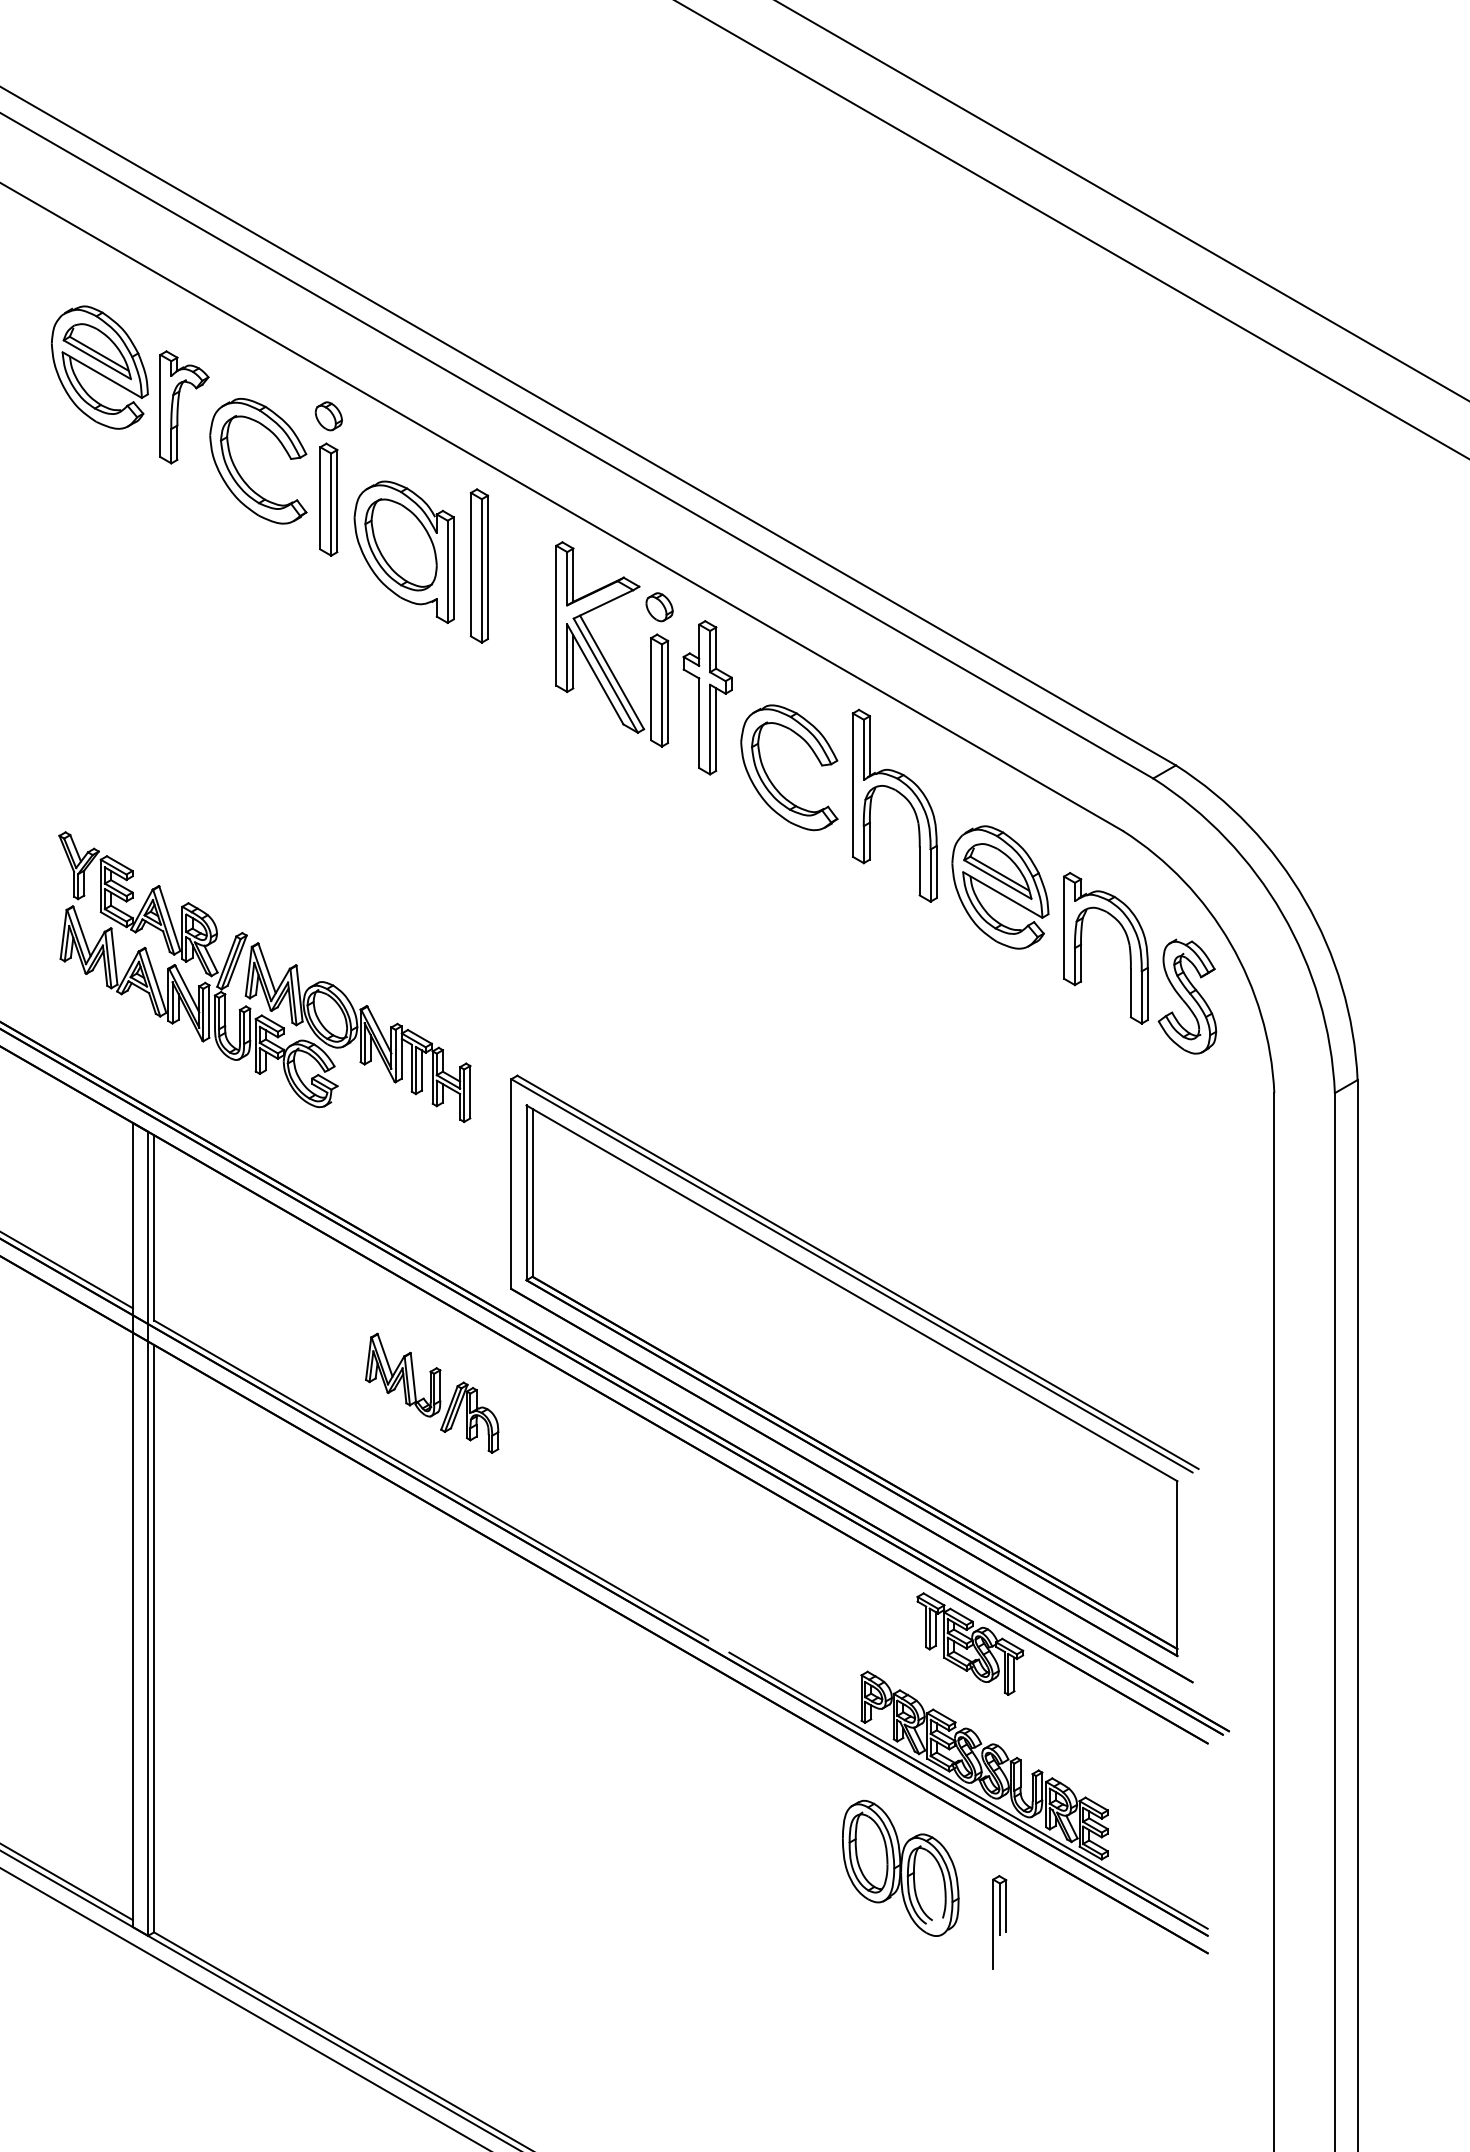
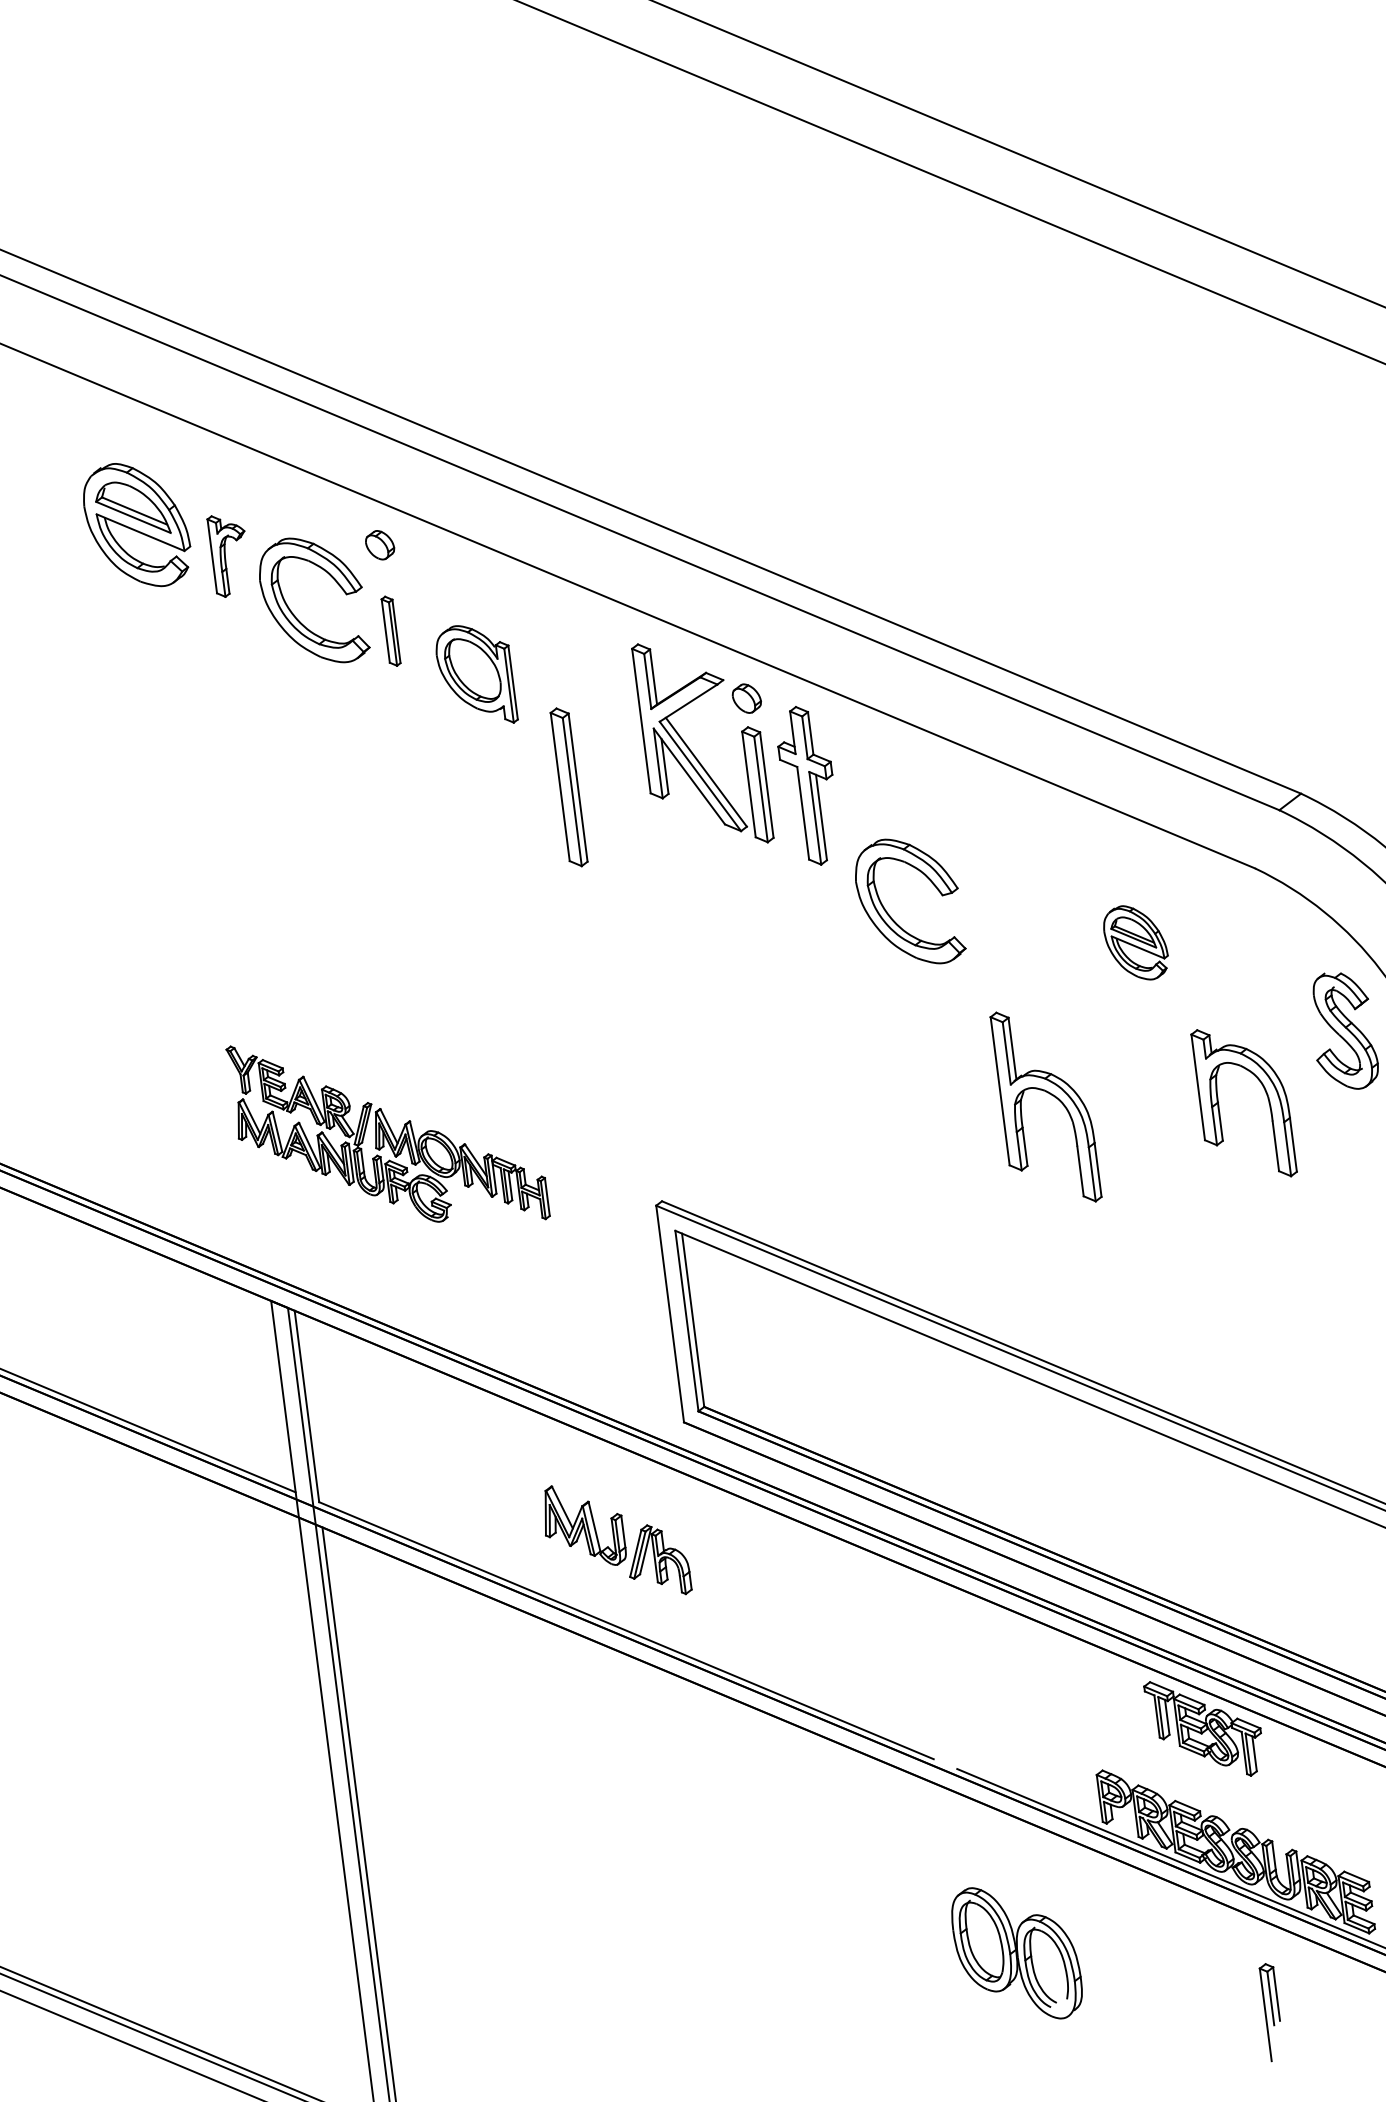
part: (184, 407) -> (229, 555), size x0.7
part: (328, 499) -> (390, 631), size x0.6
part: (403, 551) -> (475, 674), size x0.7
part: (478, 565) -> (568, 786), moved
part: (769, 777) -> (889, 914), moved
part: (902, 796) -> (1052, 1096), moved
part: (1000, 887) -> (1136, 942), size x0.6
part: (1127, 941) -> (1265, 1093), moved
part: (264, 976) -> (387, 1132), size x0.7
part: (900, 1867) -> (1016, 1952), moved

